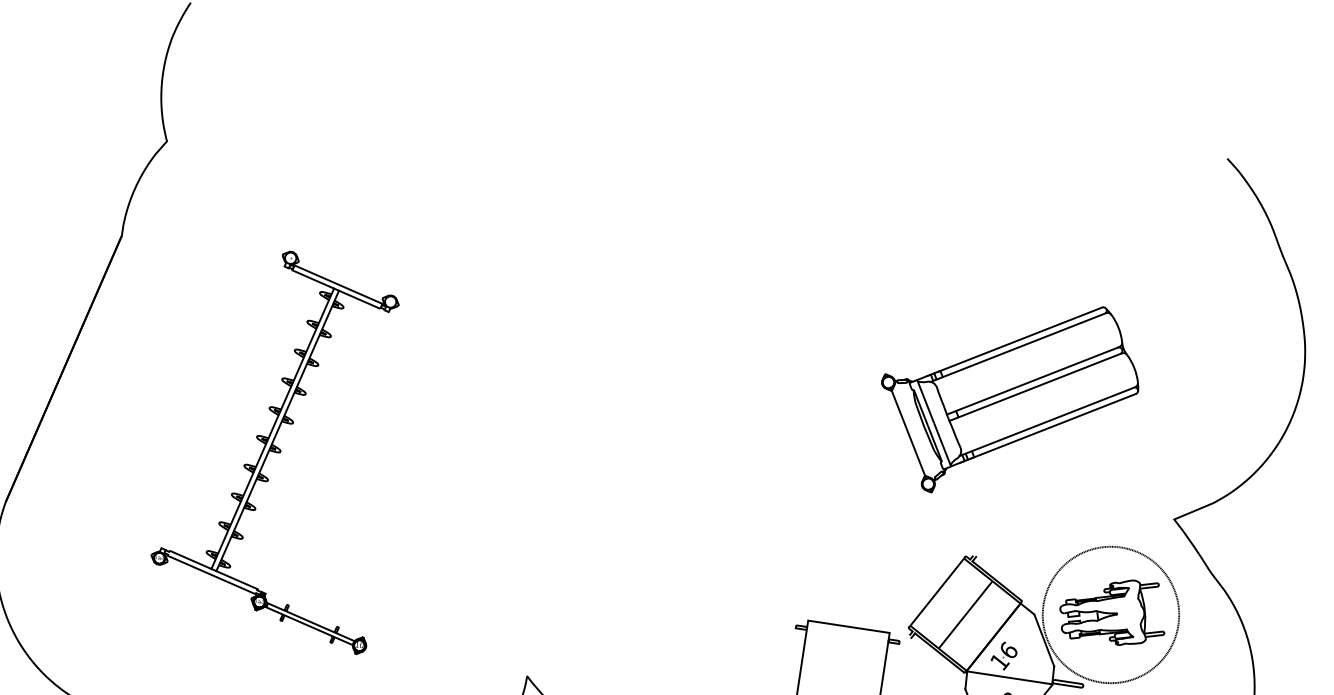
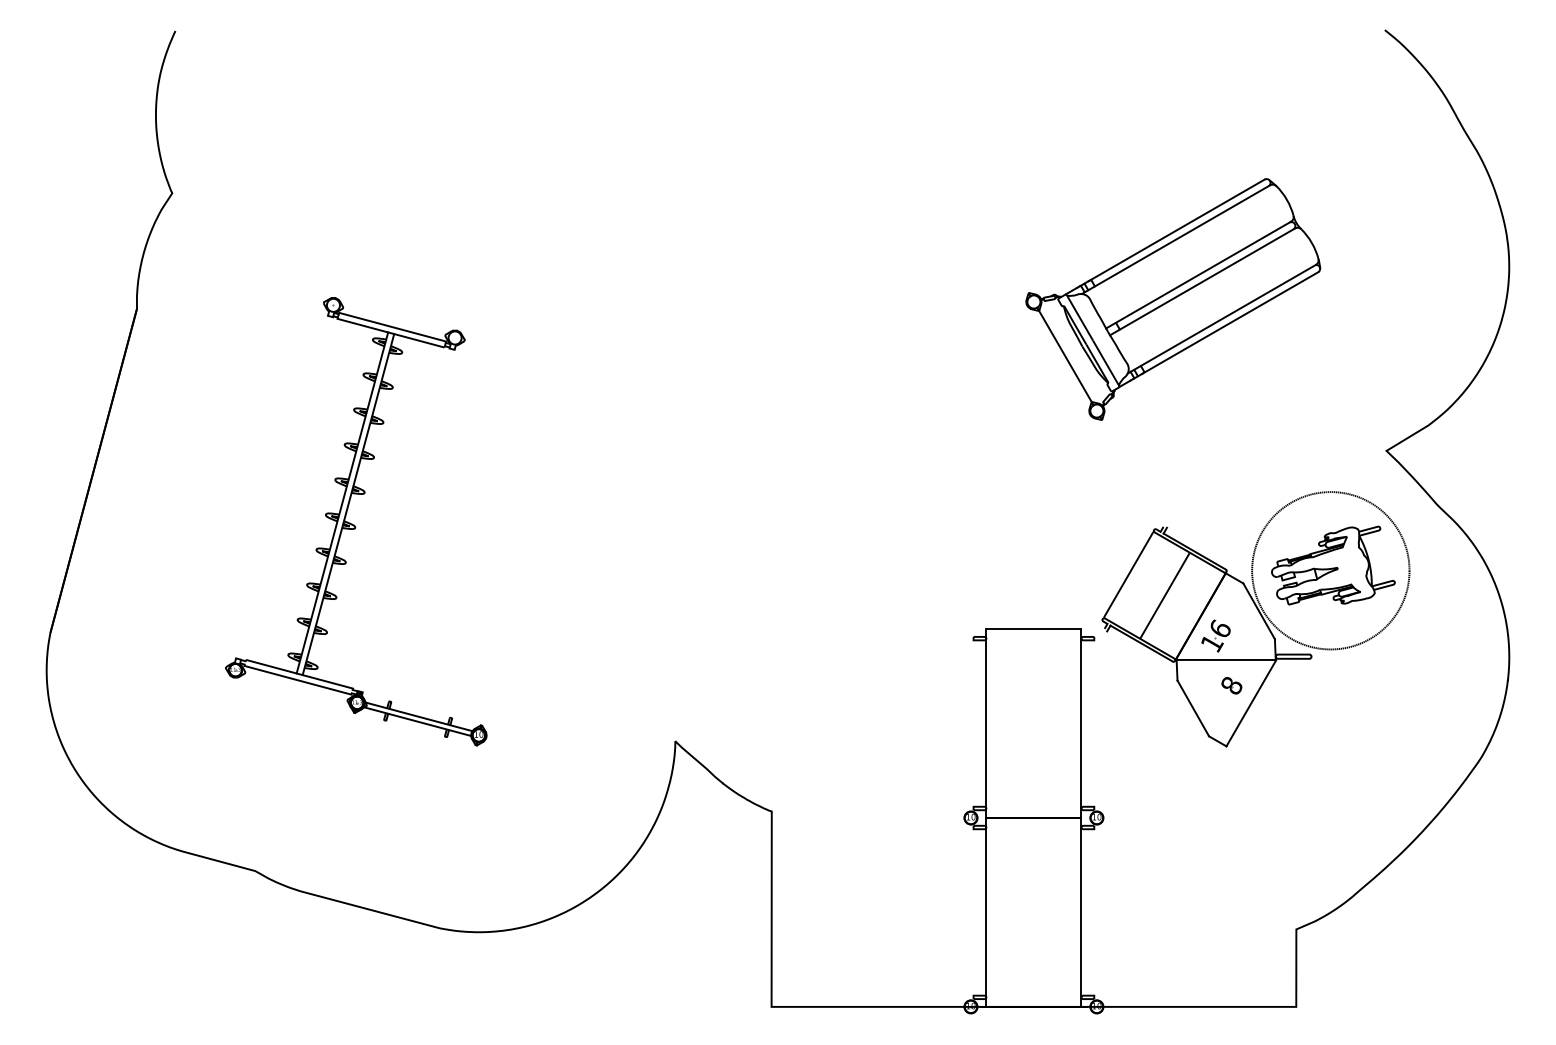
part: (1008, 398) -> (1173, 299), moved

